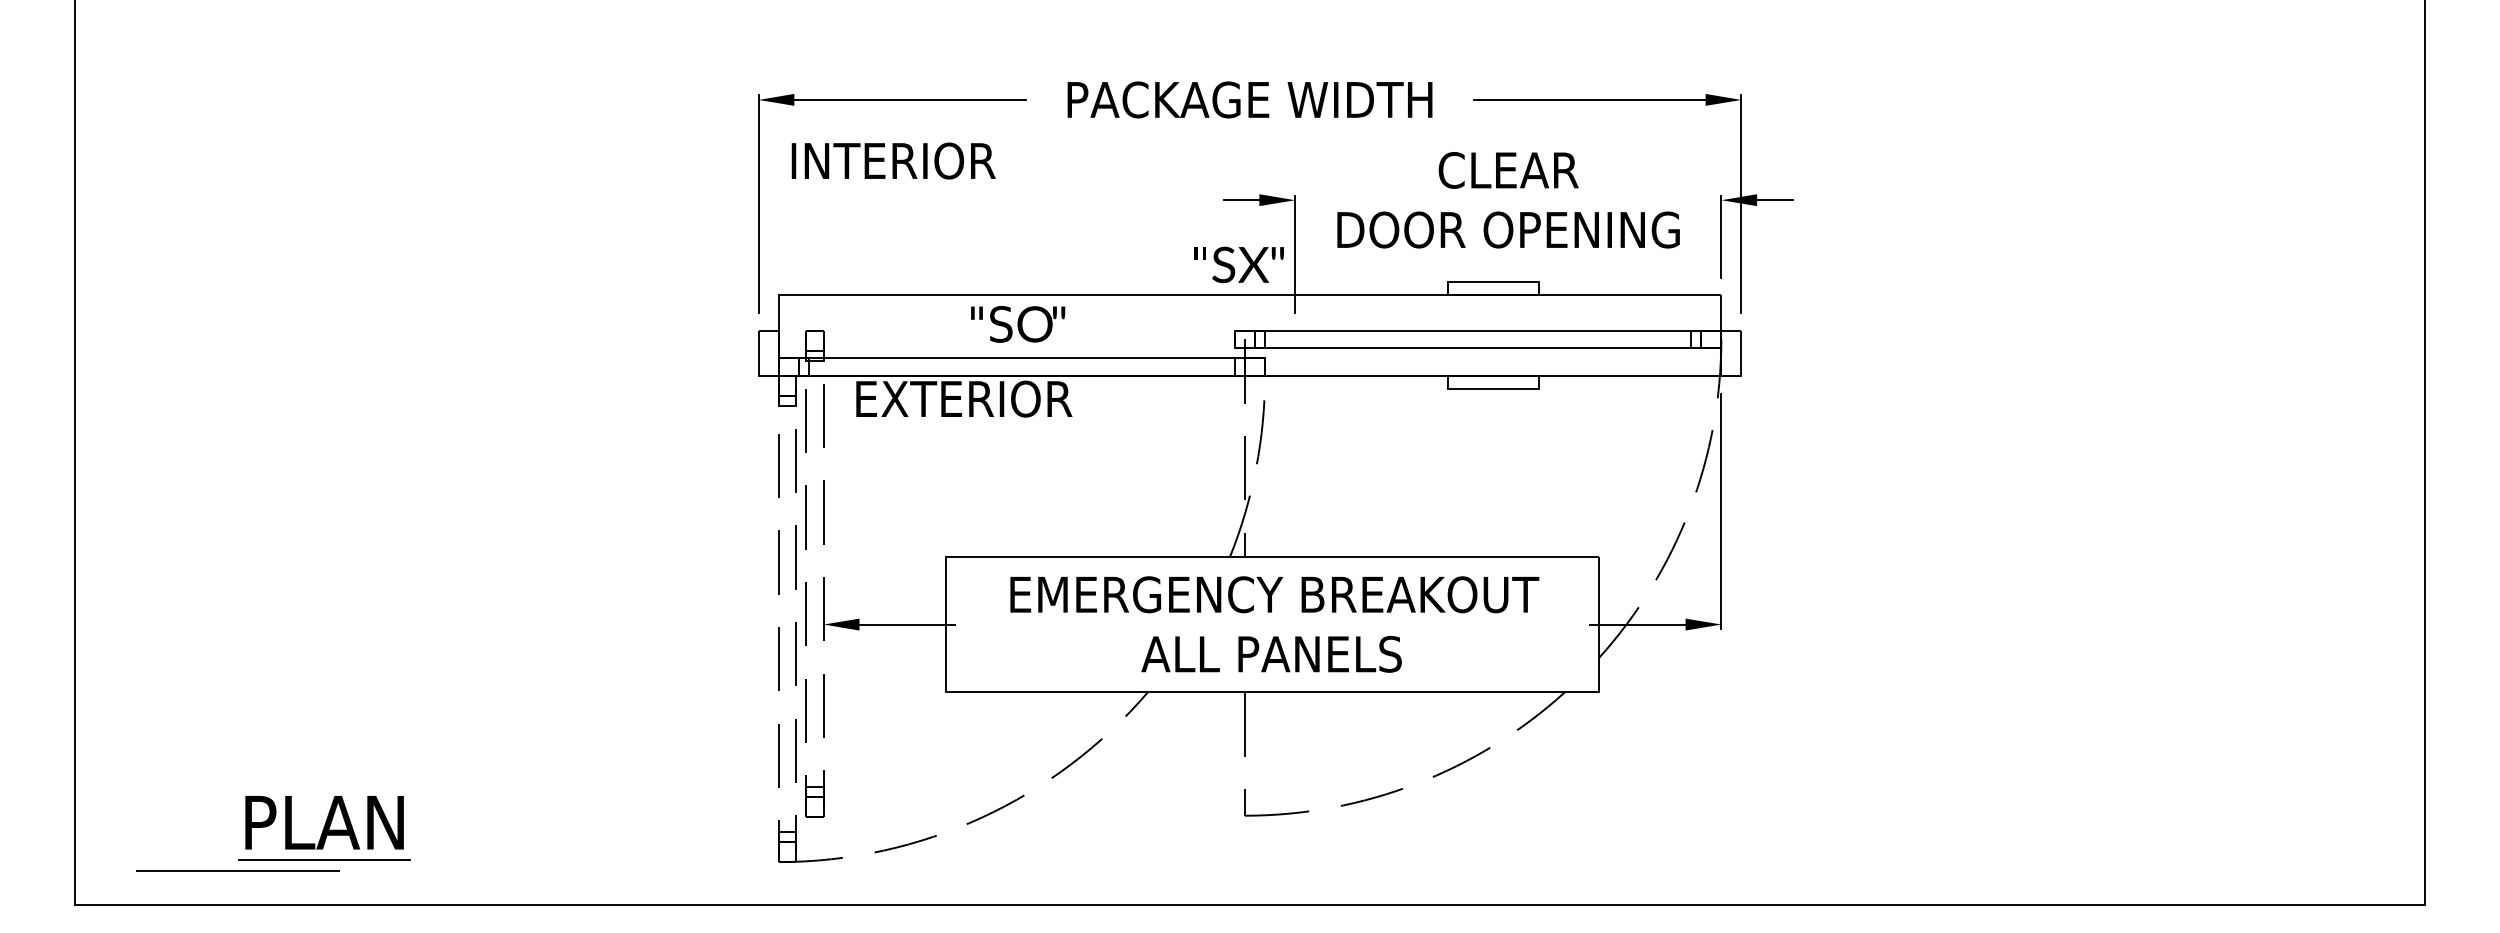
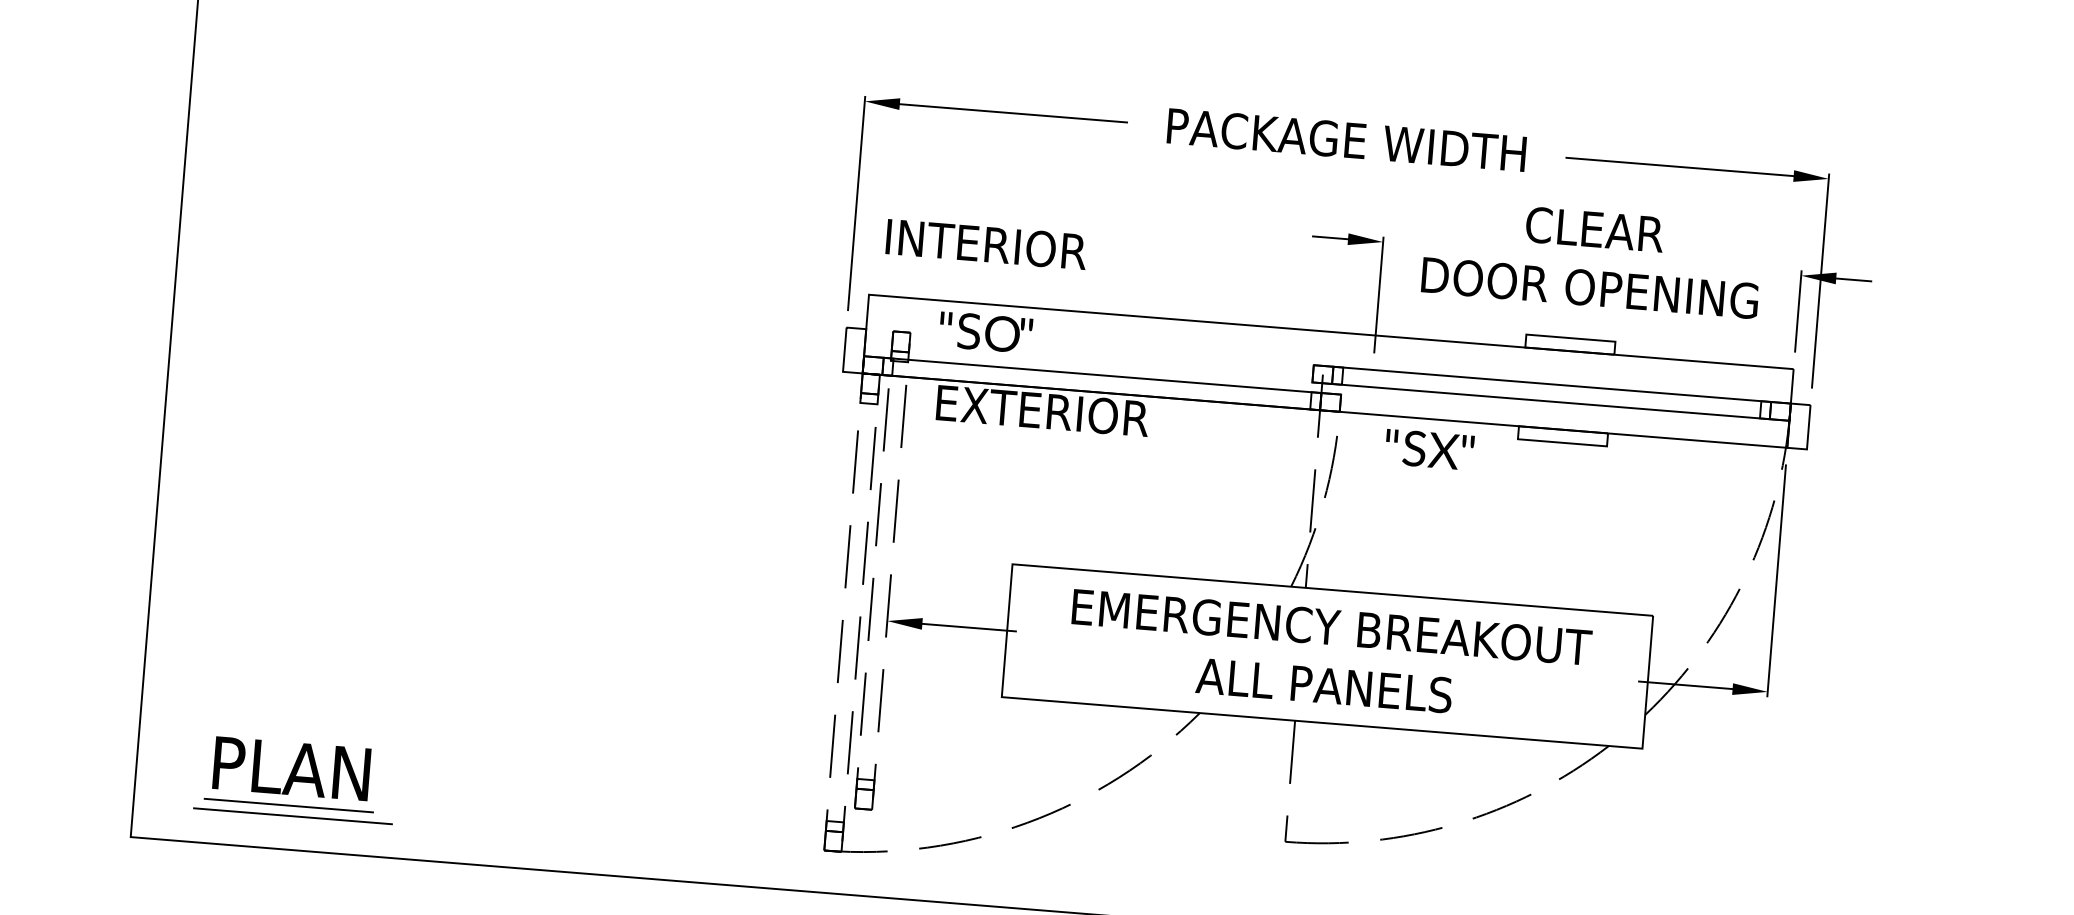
text: (893, 160) -> (986, 243), moved
text: (1238, 264) -> (1428, 449), moved
text: (1018, 324) -> (986, 332), moved
part: (324, 828) -> (291, 774), moved

